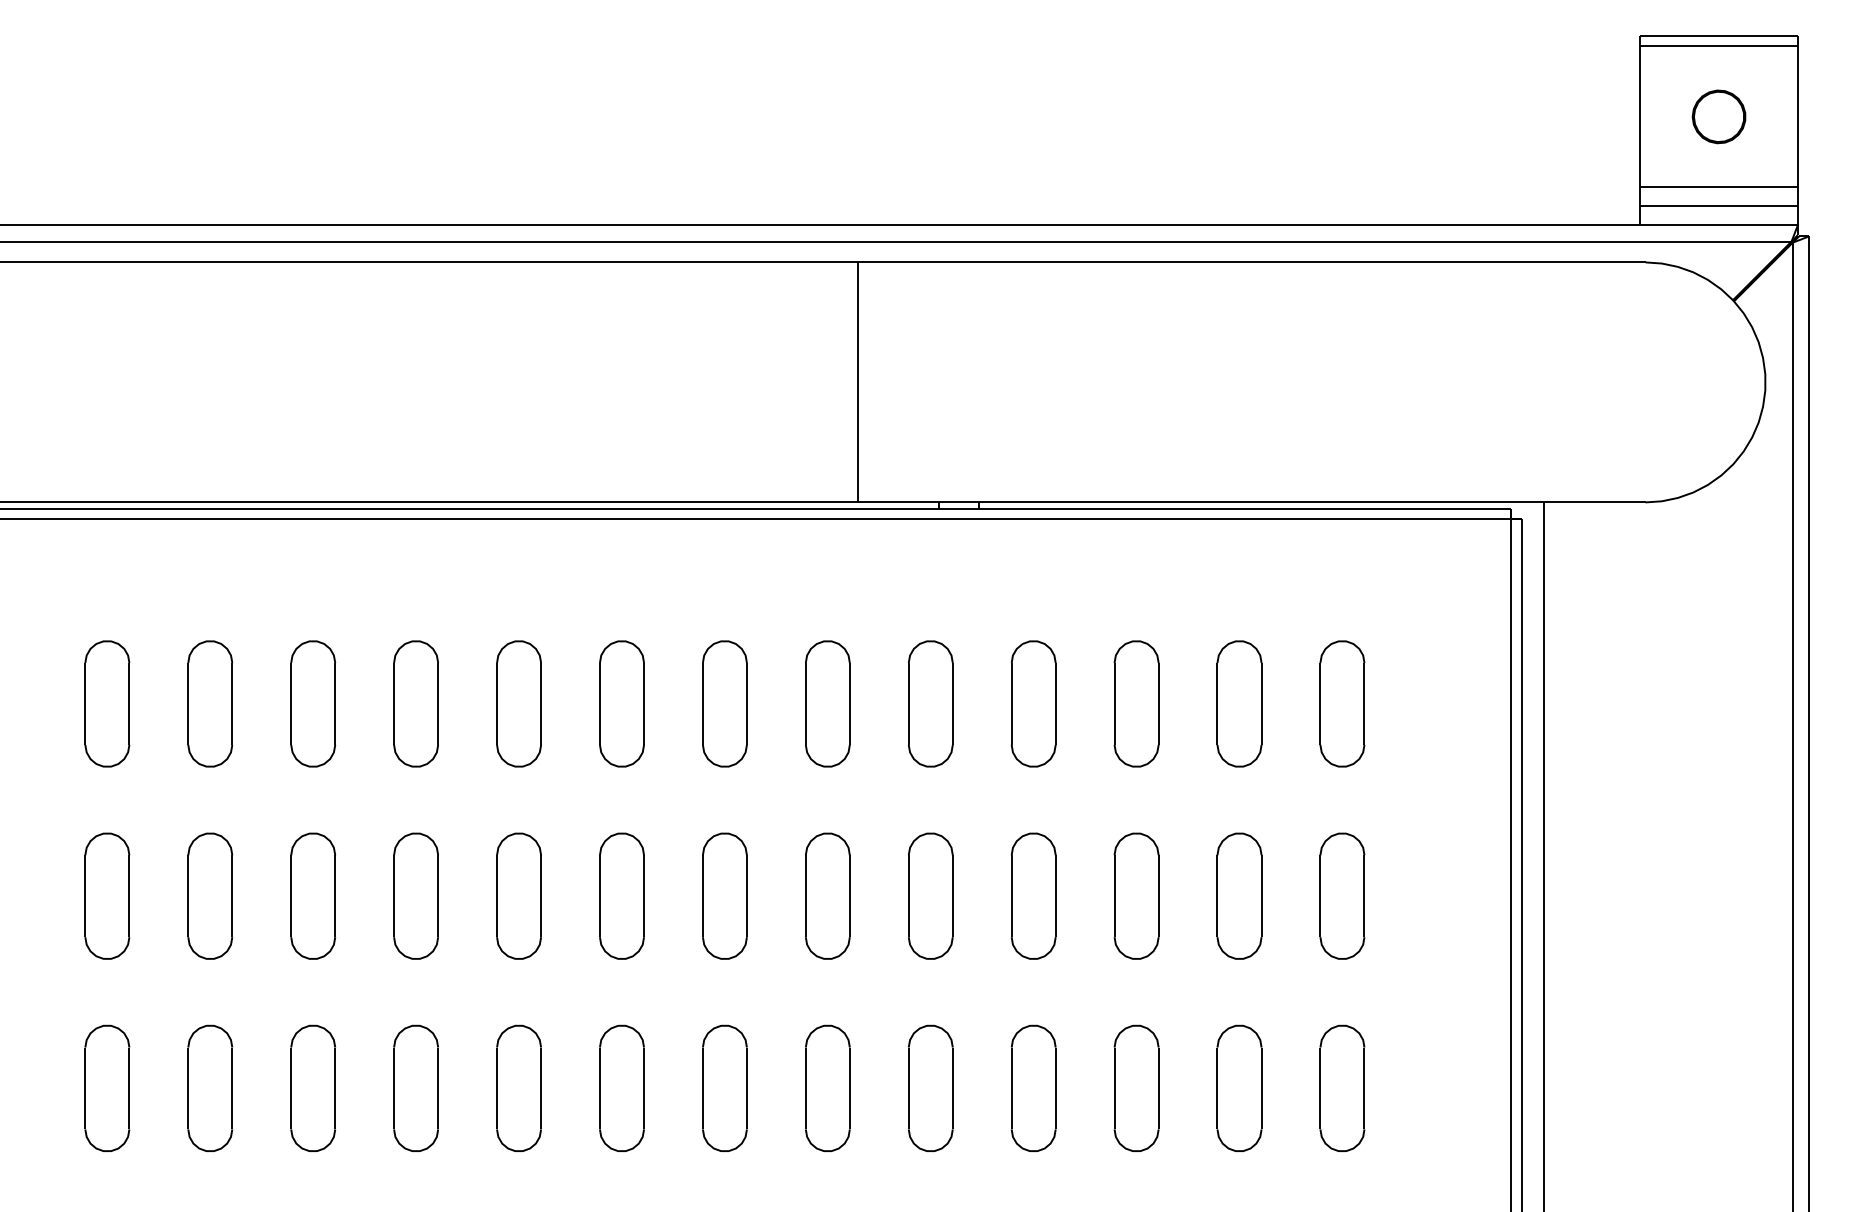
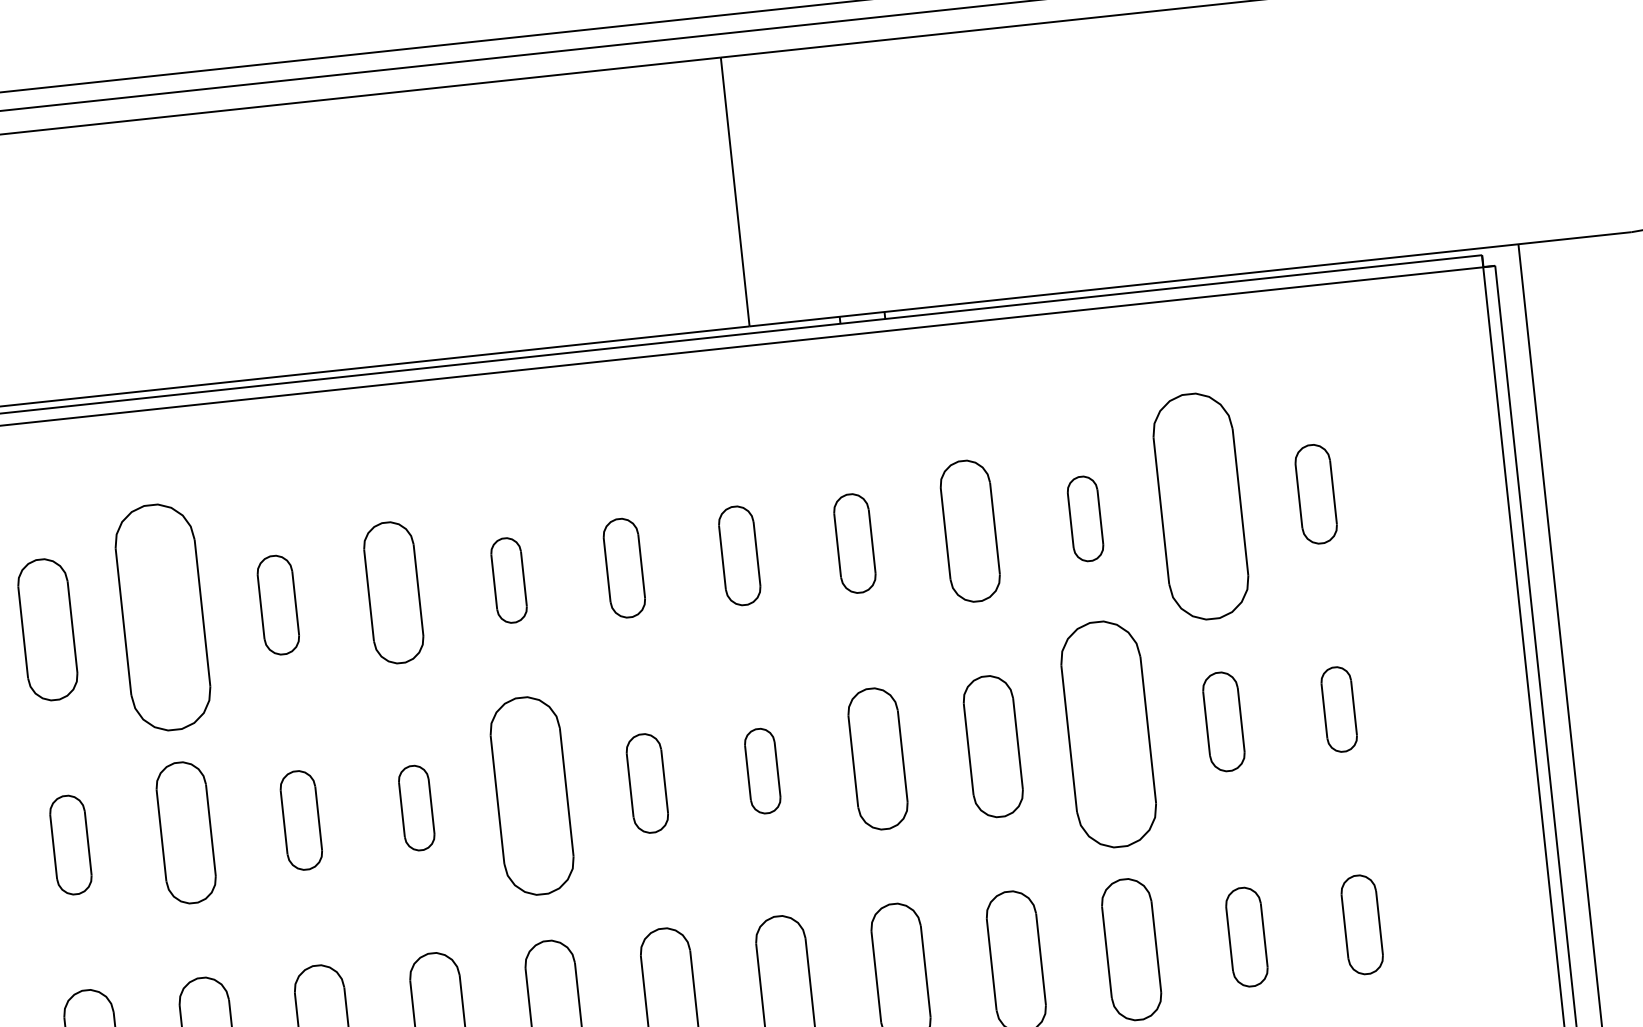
part: (313, 703) -> (163, 616), size x1.6
part: (415, 703) -> (277, 604), size x0.7
part: (621, 703) -> (508, 580), size x0.6
part: (724, 703) -> (623, 567), size x0.7
part: (827, 703) -> (739, 555), size x0.7
part: (930, 703) -> (854, 543), size x0.7
part: (1136, 703) -> (1085, 518), size x0.6
part: (1239, 703) -> (1200, 506), size x1.6
part: (1342, 703) -> (1316, 493), size x0.7
part: (210, 895) -> (71, 844), size x0.7
part: (415, 895) -> (300, 819), size x0.7
part: (518, 895) -> (416, 807), size x0.6
part: (621, 895) -> (531, 795), size x1.4
part: (724, 895) -> (646, 782), size x0.7
part: (827, 895) -> (762, 770), size x0.6
part: (1136, 895) -> (1108, 733), size x1.6
part: (1239, 895) -> (1223, 721), size x0.7
part: (1342, 895) -> (1339, 708), size x0.6
part: (1239, 1087) -> (1246, 936), size x0.7
part: (1342, 1087) -> (1362, 923), size x0.7

